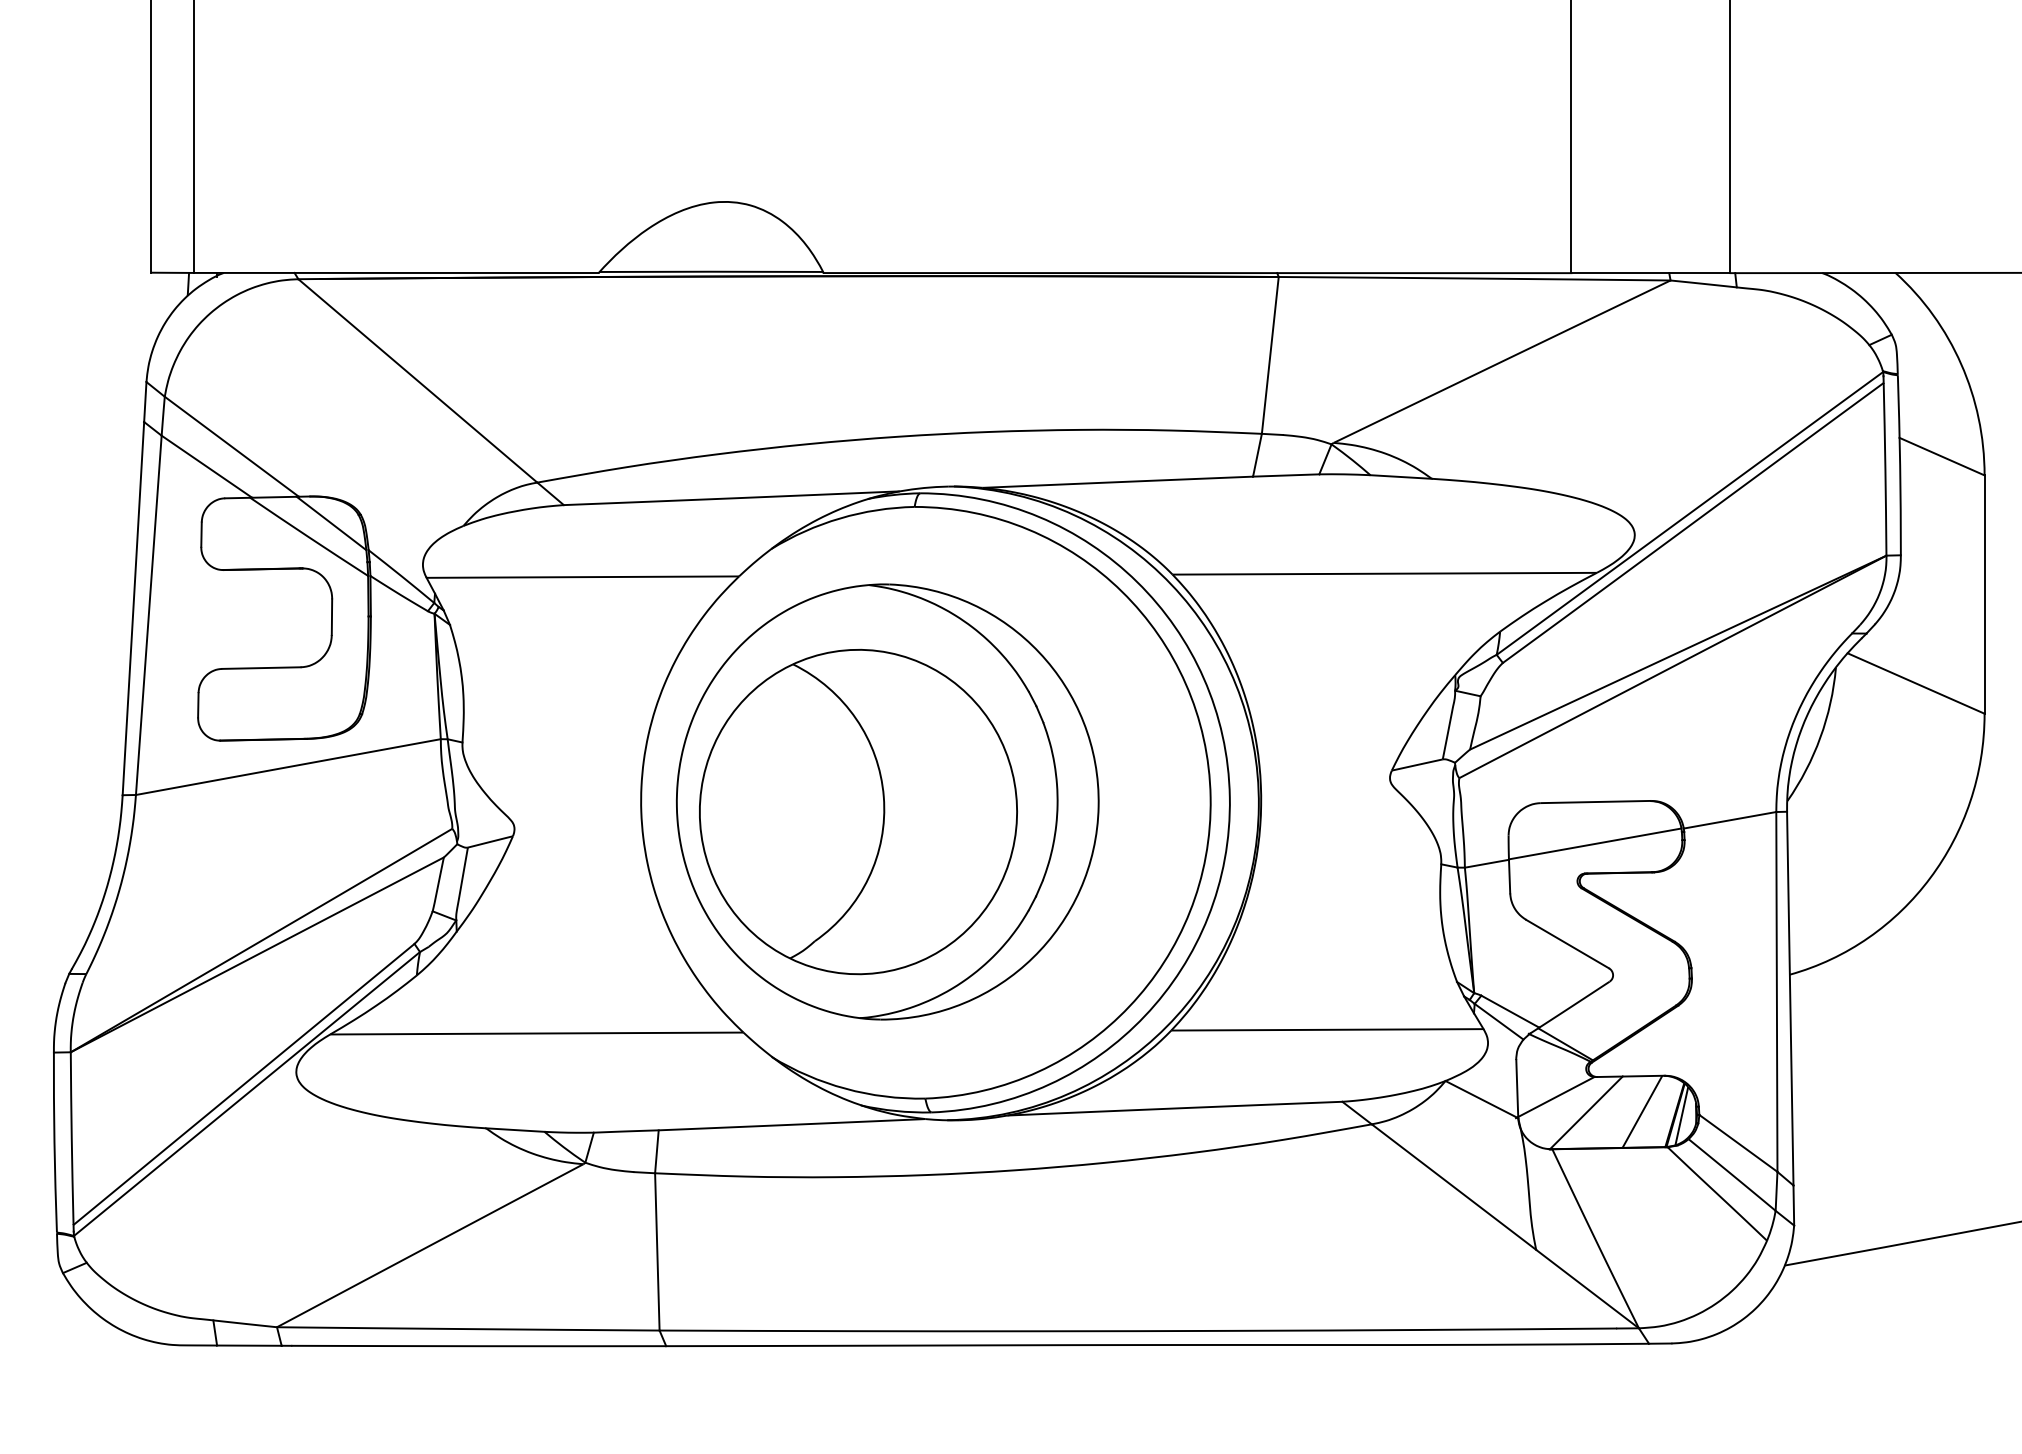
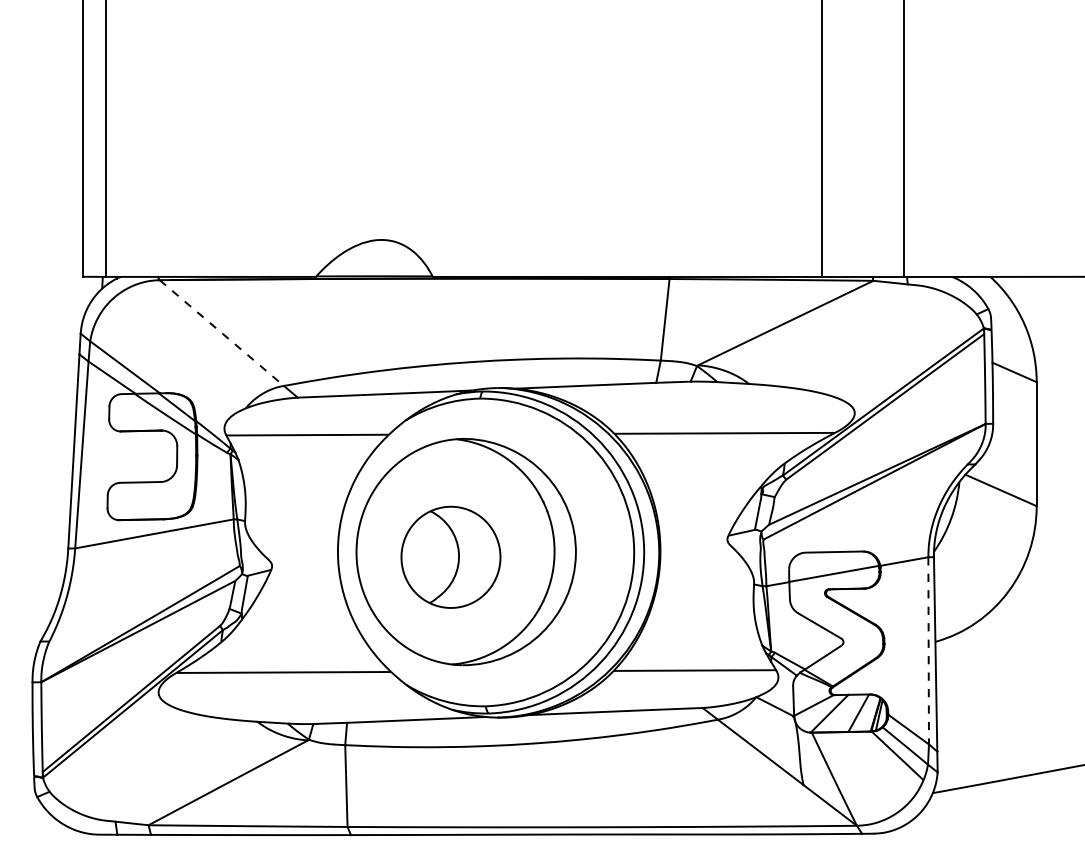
line: (417, 381) -> (221, 333), solid -> dashed
part: (857, 812) -> (450, 557), size x0.6
line: (1776, 991) -> (928, 650), solid -> dashed

